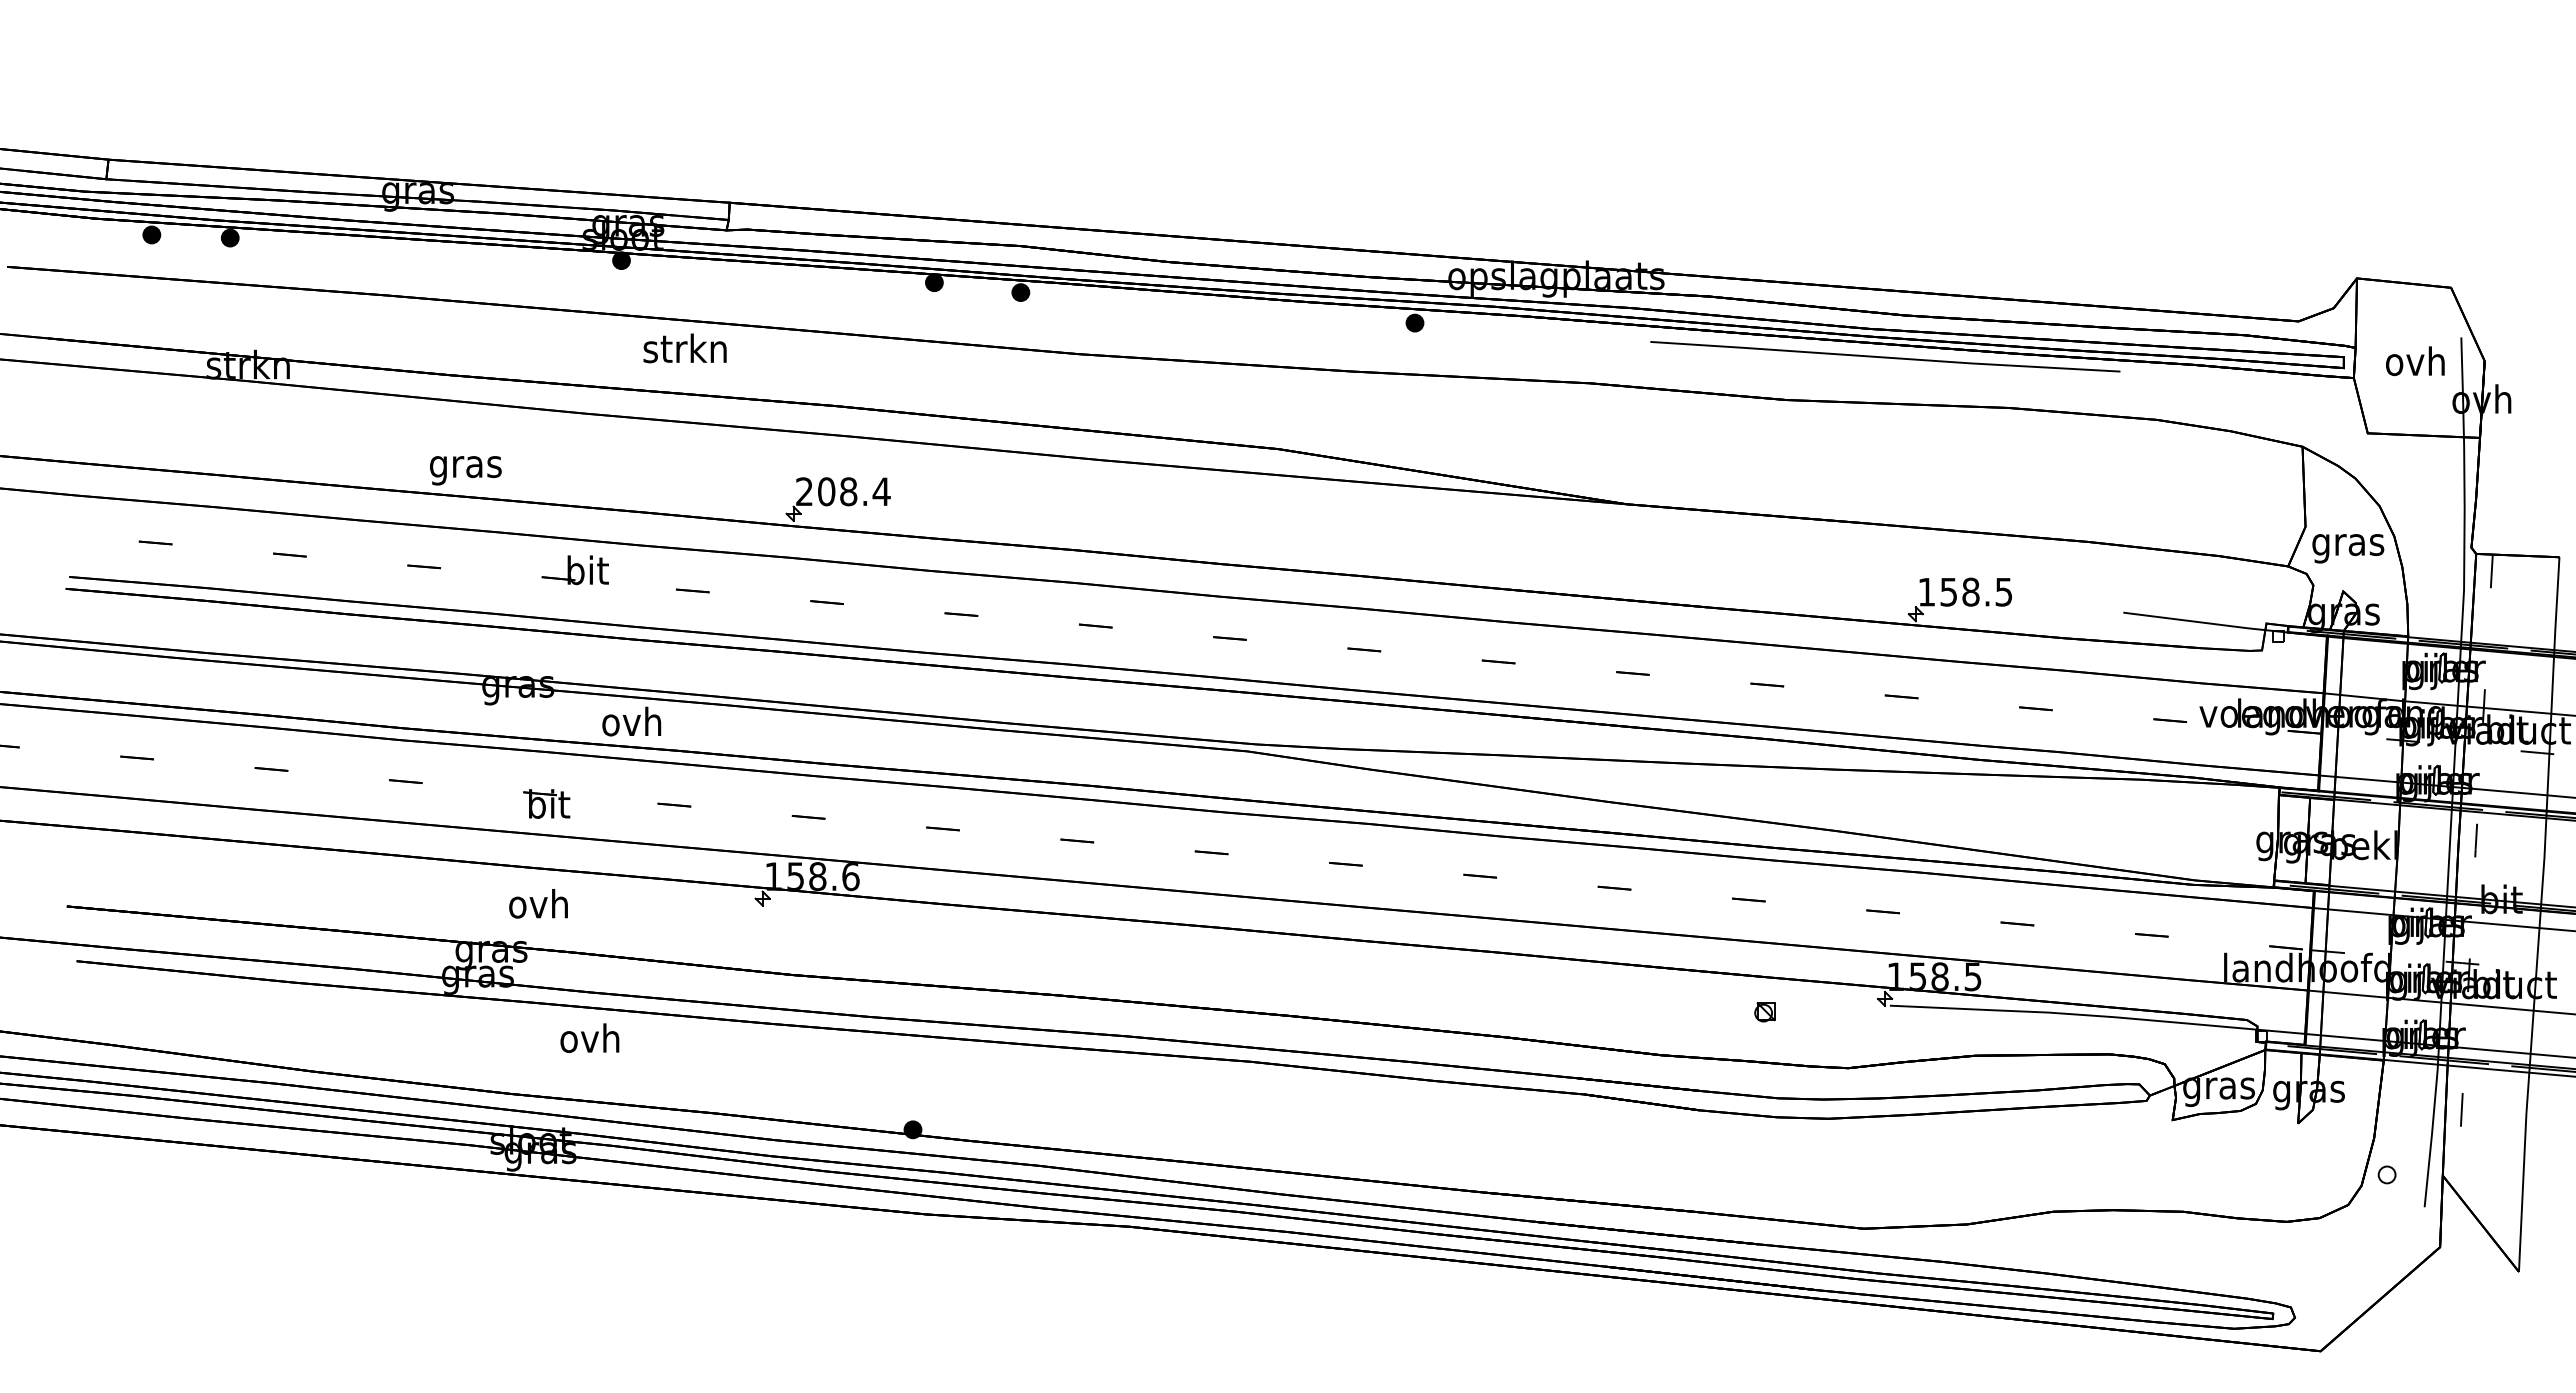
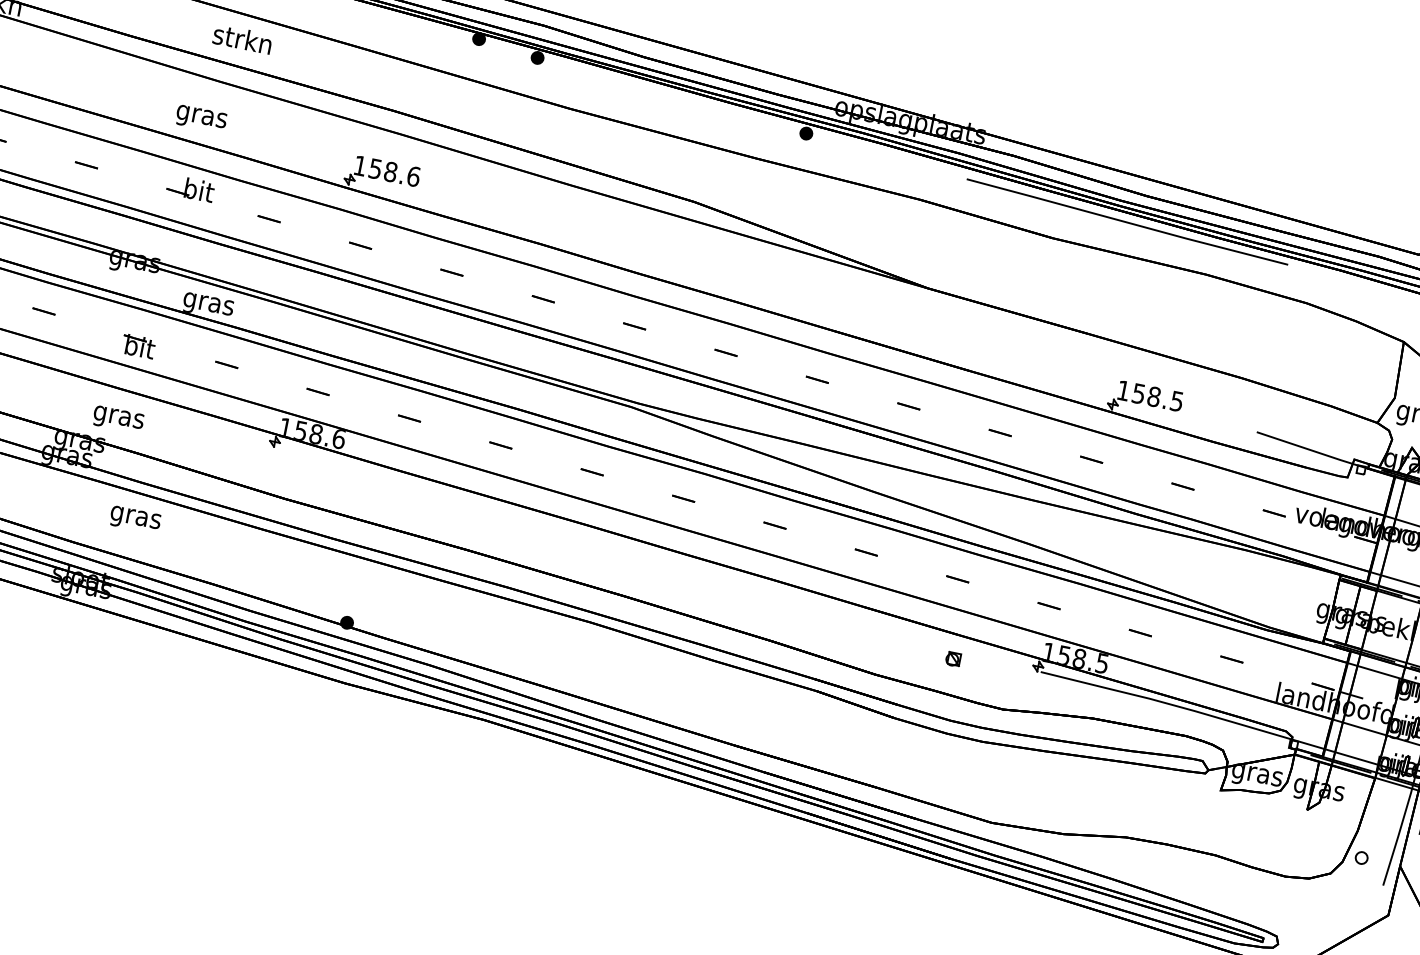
text: (684, 348) -> (242, 39), moved
text: (465, 470) -> (201, 118), moved
text: (843, 491) -> (387, 171), 208.4 -> 158.6
text: (632, 724) -> (208, 303), ovh -> gras
text: (539, 907) -> (119, 417), ovh -> gras
text: (590, 1041) -> (135, 517), ovh -> gras

